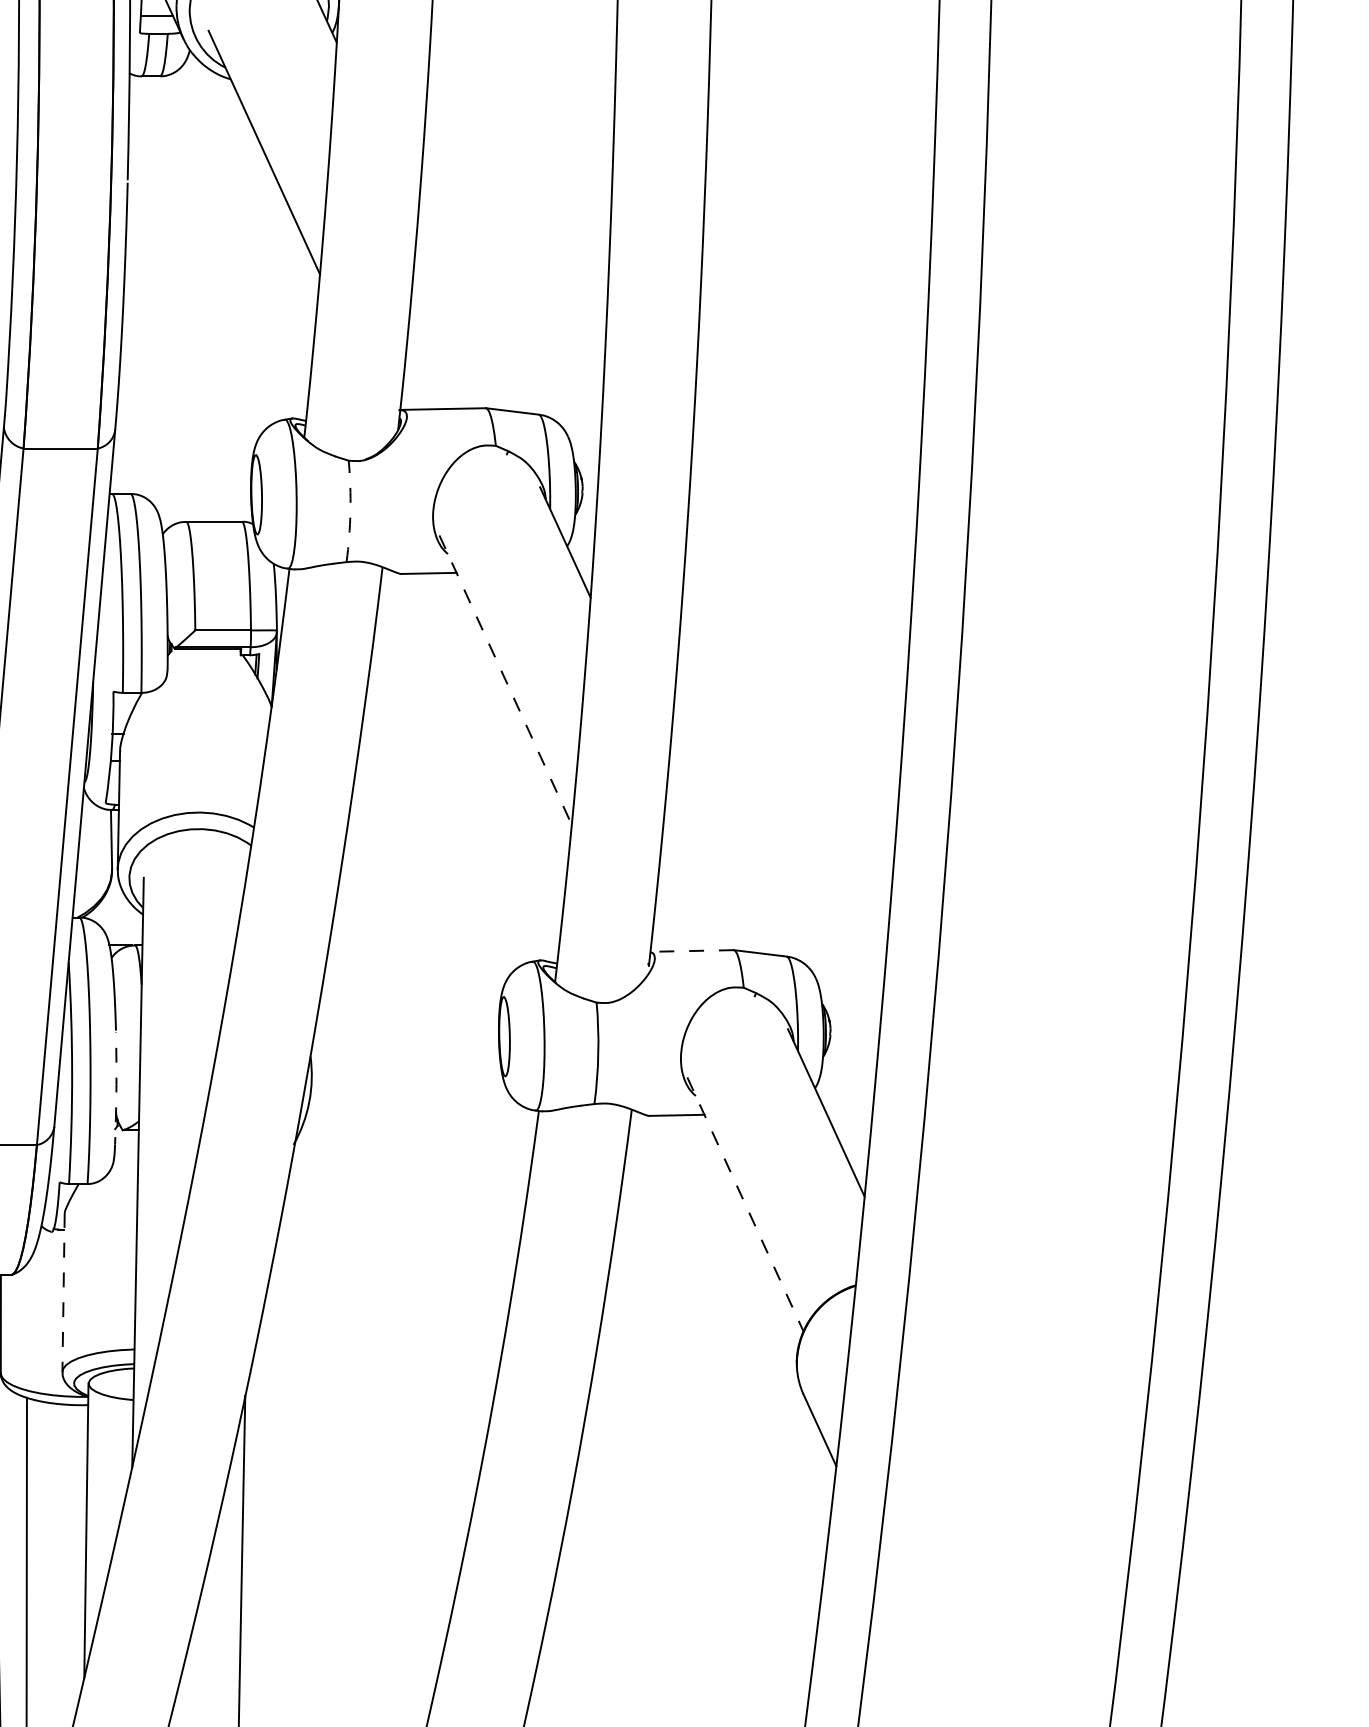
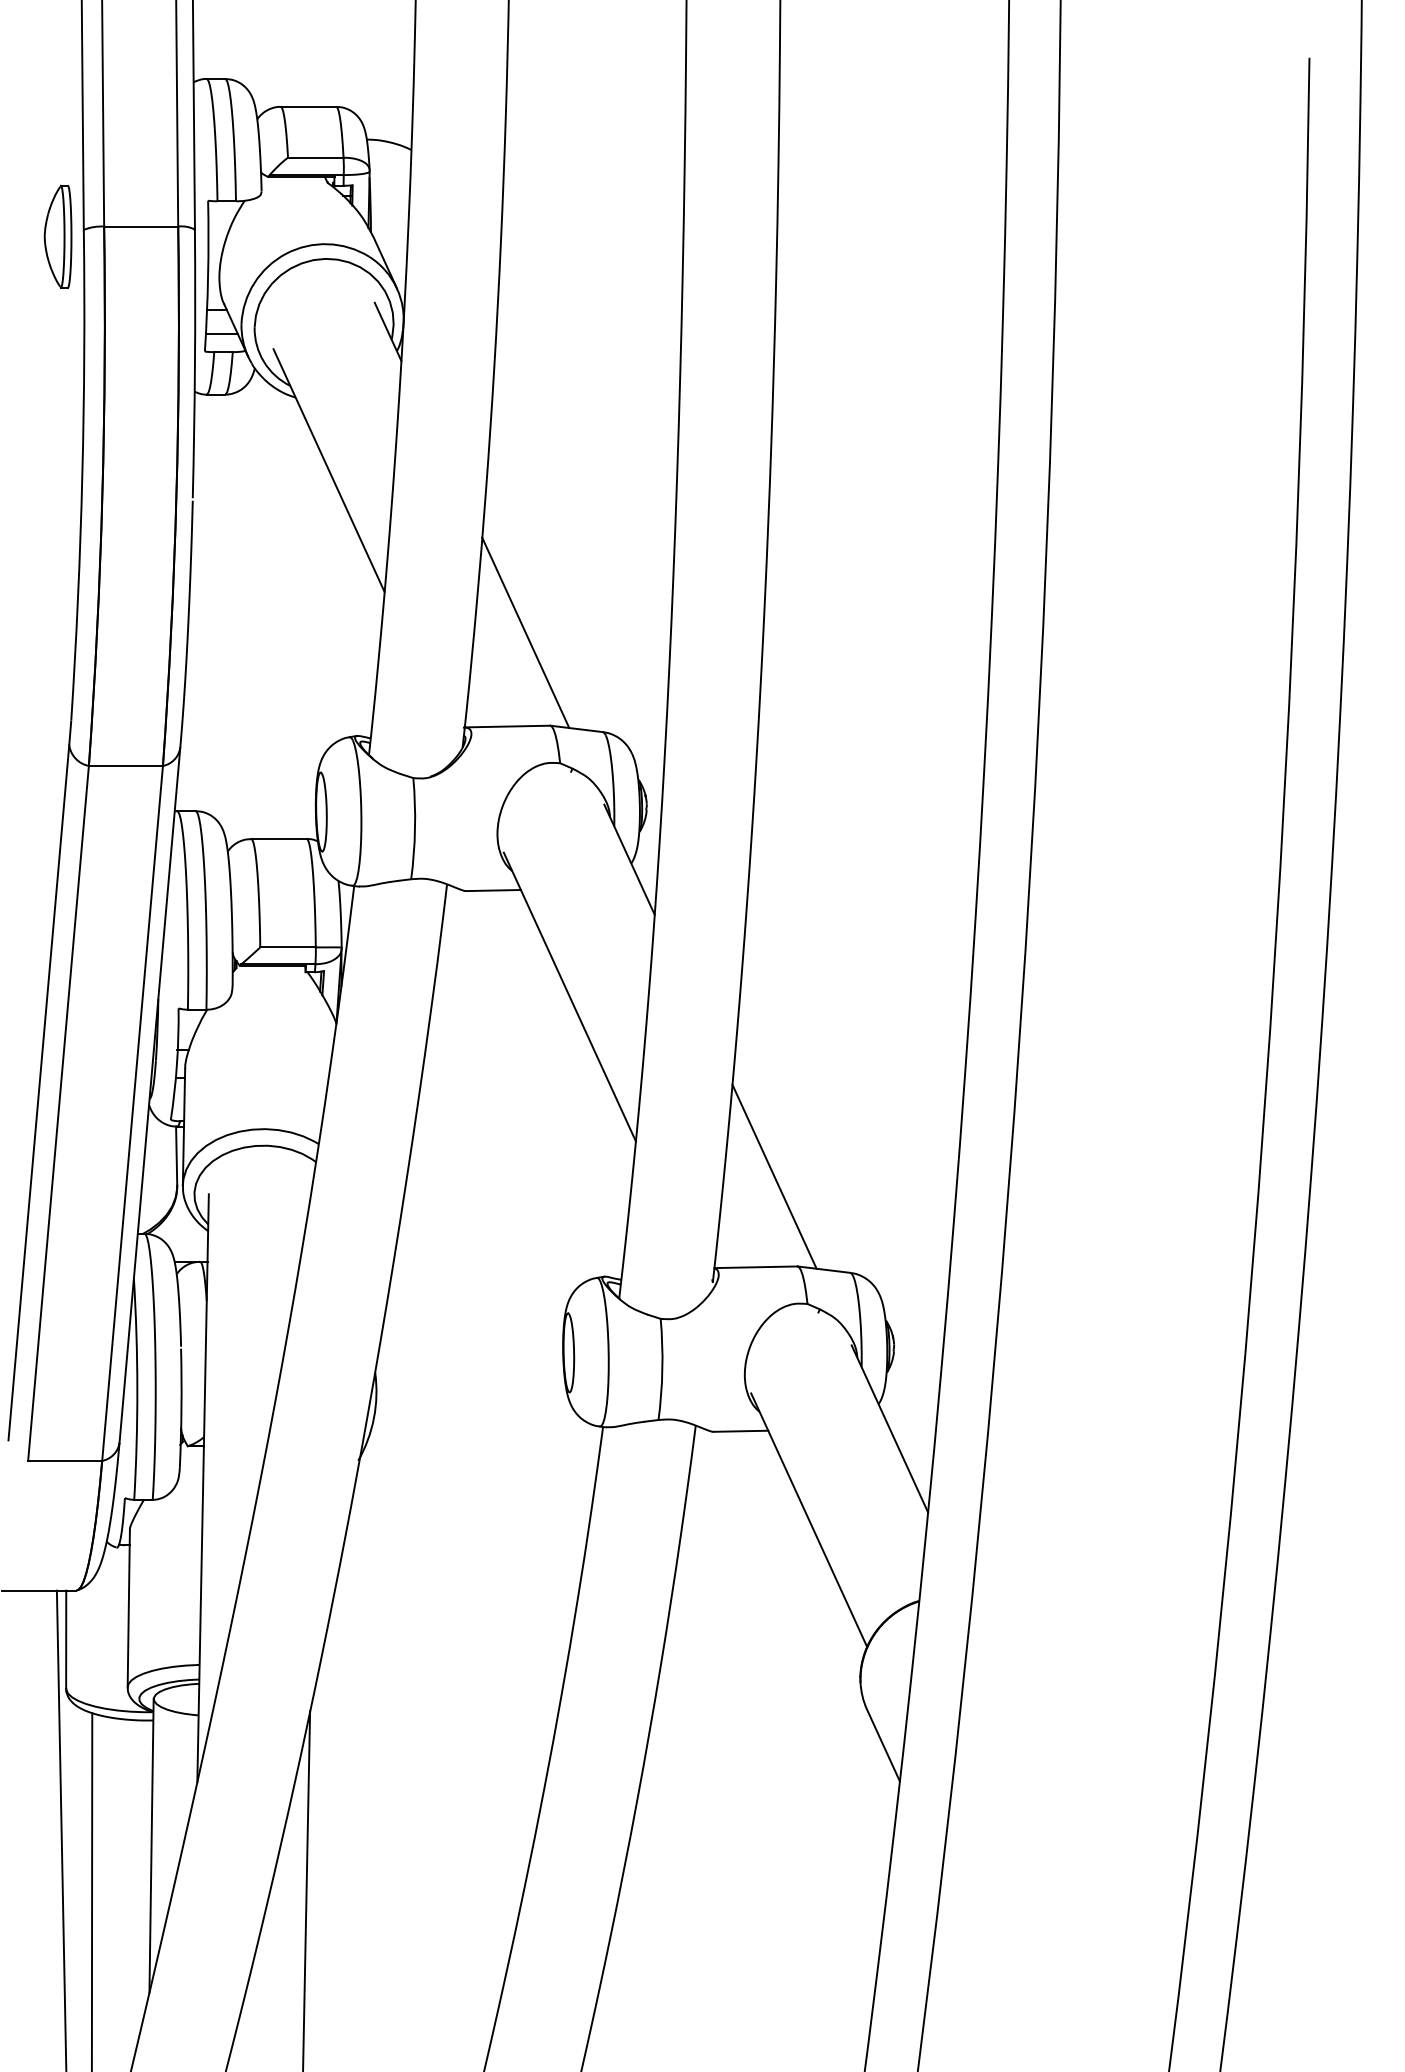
line: (461, 314) -> (525, 632), added
arc: (350, 511) -> (415, 828), dashed -> solid
line: (505, 680) -> (569, 997), dashed -> solid
line: (710, 860) -> (774, 1176), added
line: (692, 951) -> (756, 1267), dashed -> solid
arc: (116, 1092) -> (181, 1408), dashed -> solid
line: (745, 1204) -> (809, 1520), dashed -> solid
line: (63, 1292) -> (128, 1608), dashed -> solid

